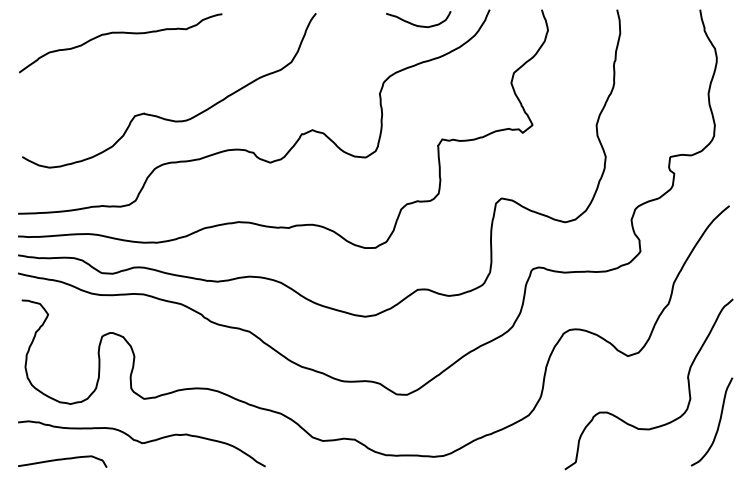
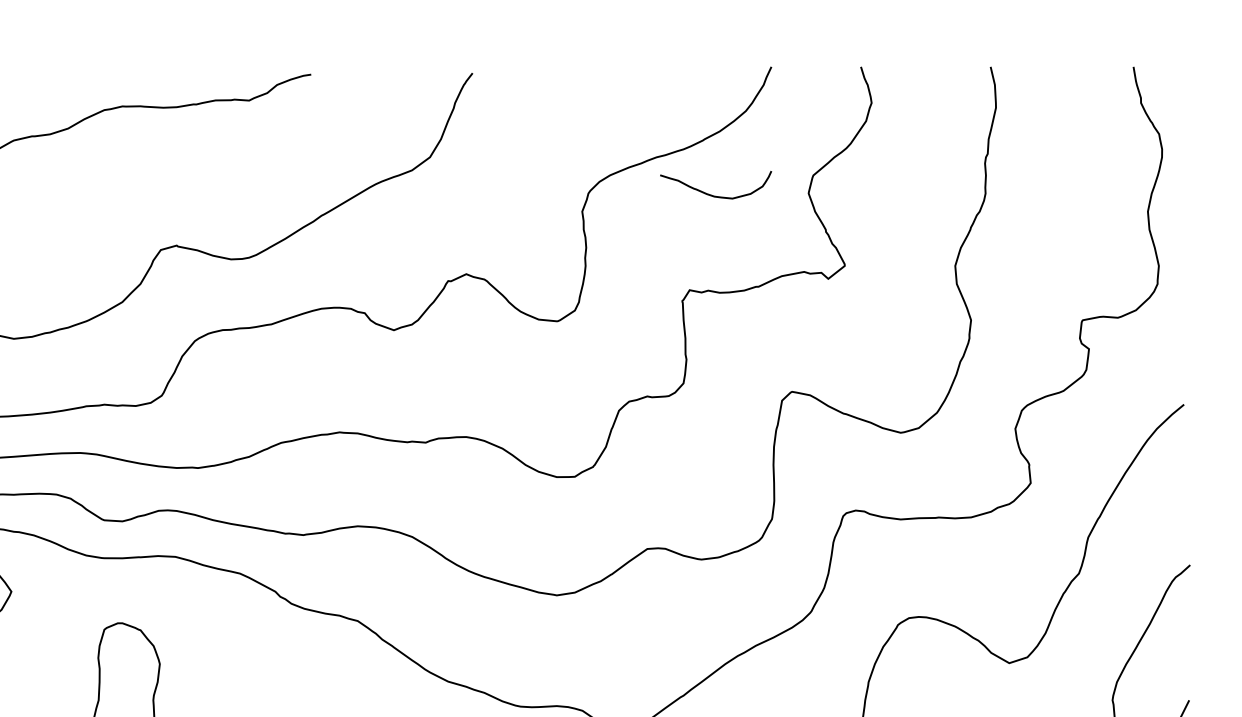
curve: (416, 24) -> (712, 193), moved

